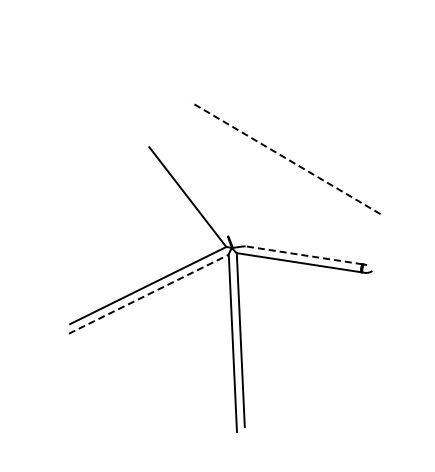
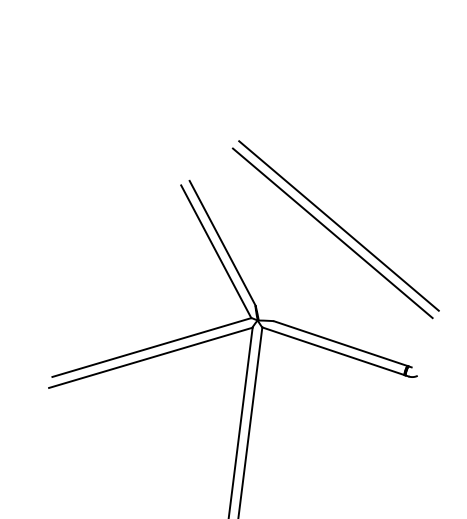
line: (285, 157) -> (338, 225), dashed -> solid
line: (281, 165) -> (332, 233), added
line: (191, 188) -> (222, 242), added
line: (303, 255) -> (340, 343), dashed -> solid
line: (149, 294) -> (151, 358), dashed -> solid

